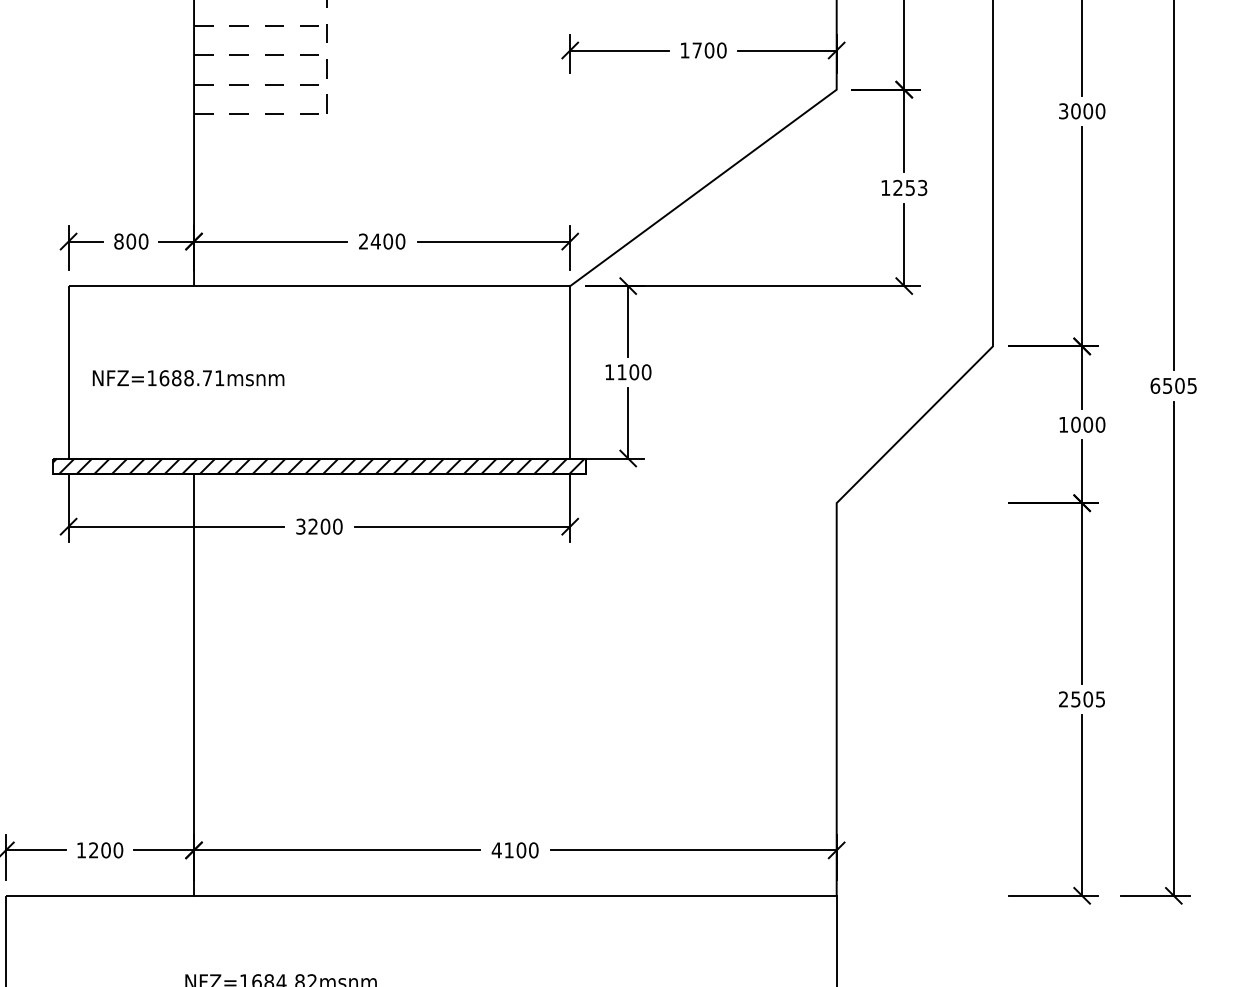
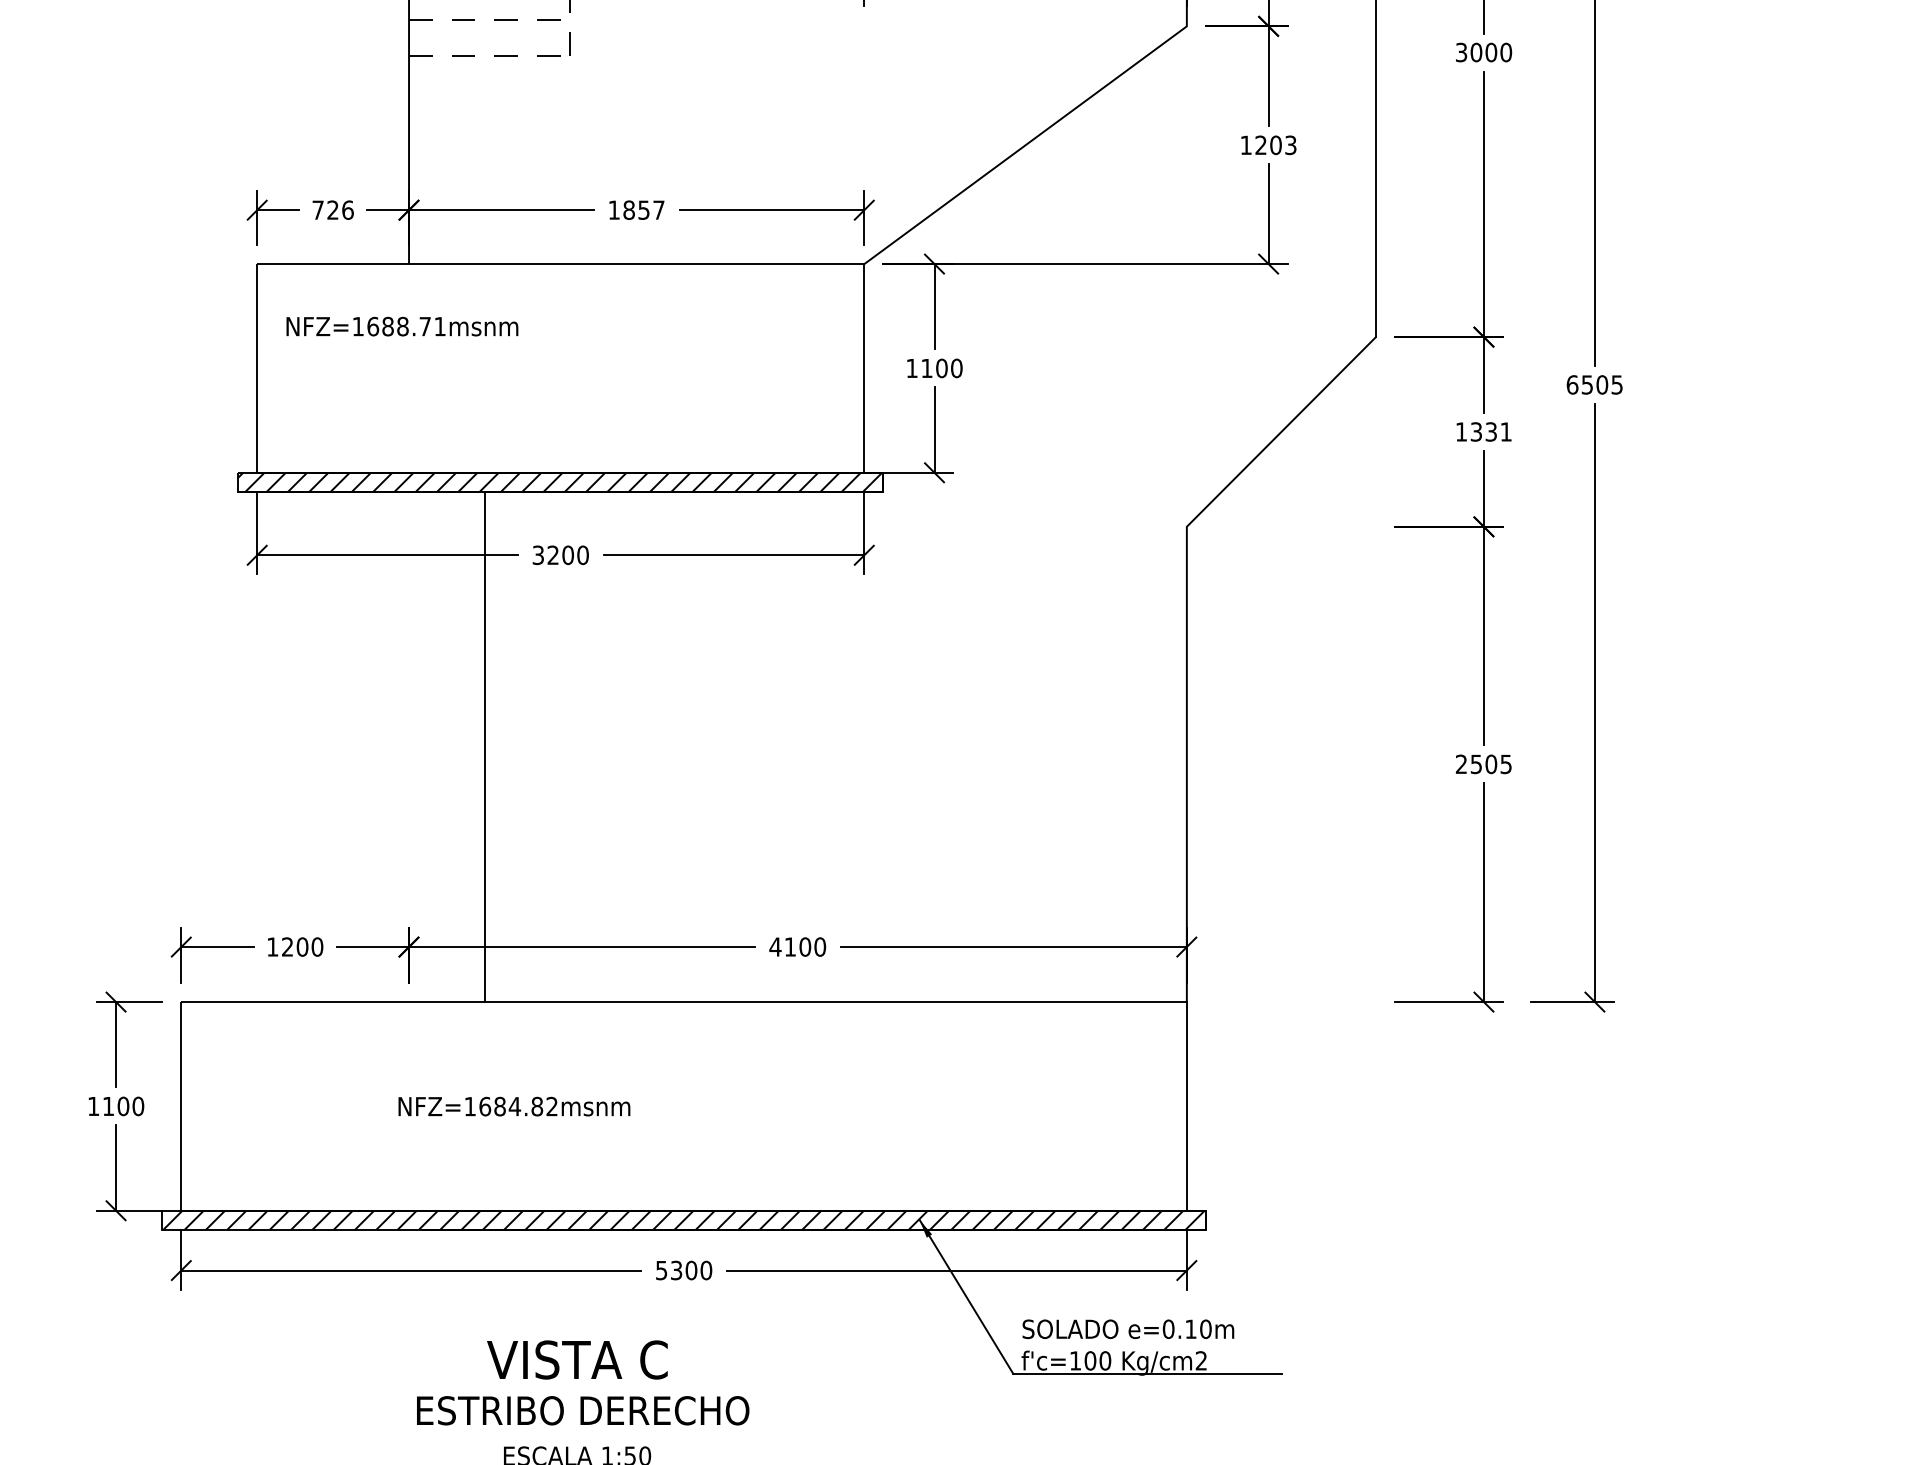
text: (909, 188) -> (1275, 145), 1253 -> 1203
text: (130, 240) -> (332, 209), 800 -> 726
text: (381, 240) -> (636, 209), 2400 -> 1857
text: (188, 378) -> (402, 326), moved
text: (1088, 424) -> (1491, 431), 1000 -> 1331
line: (194, 684) -> (485, 746), moved

